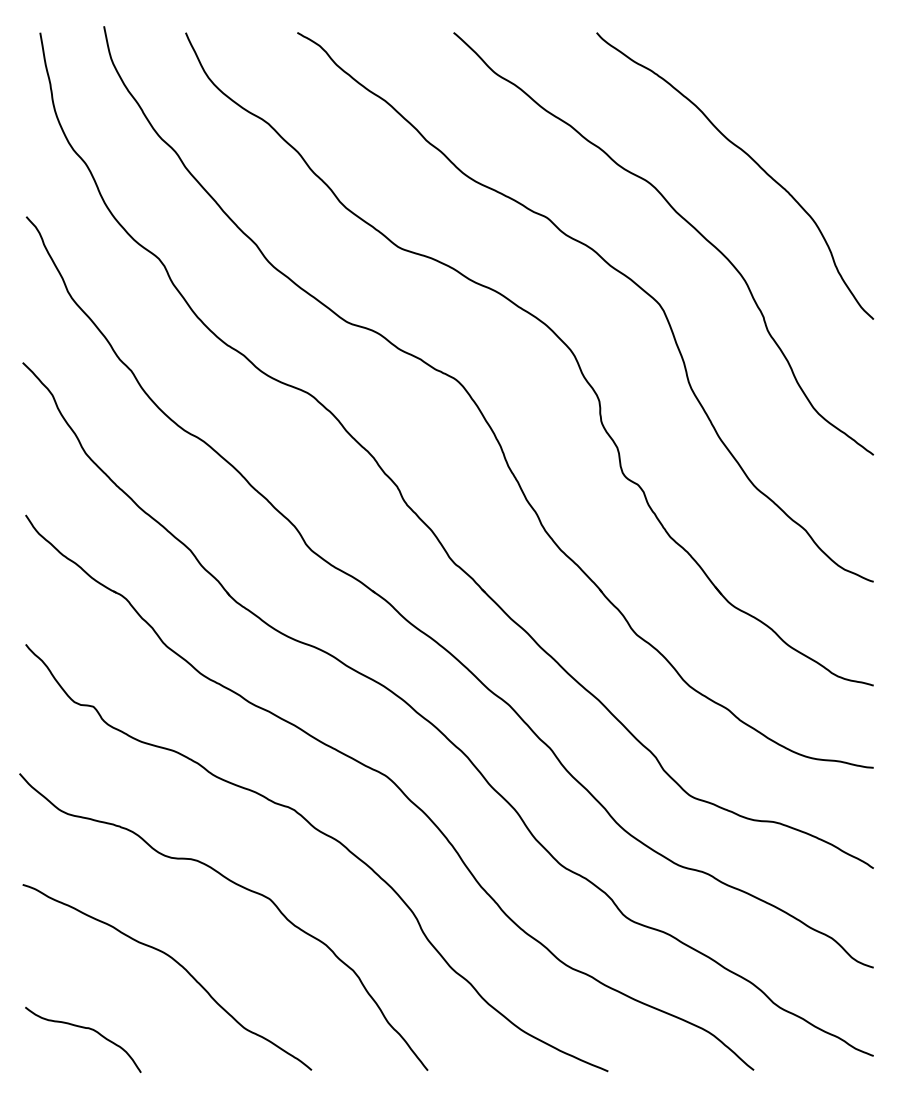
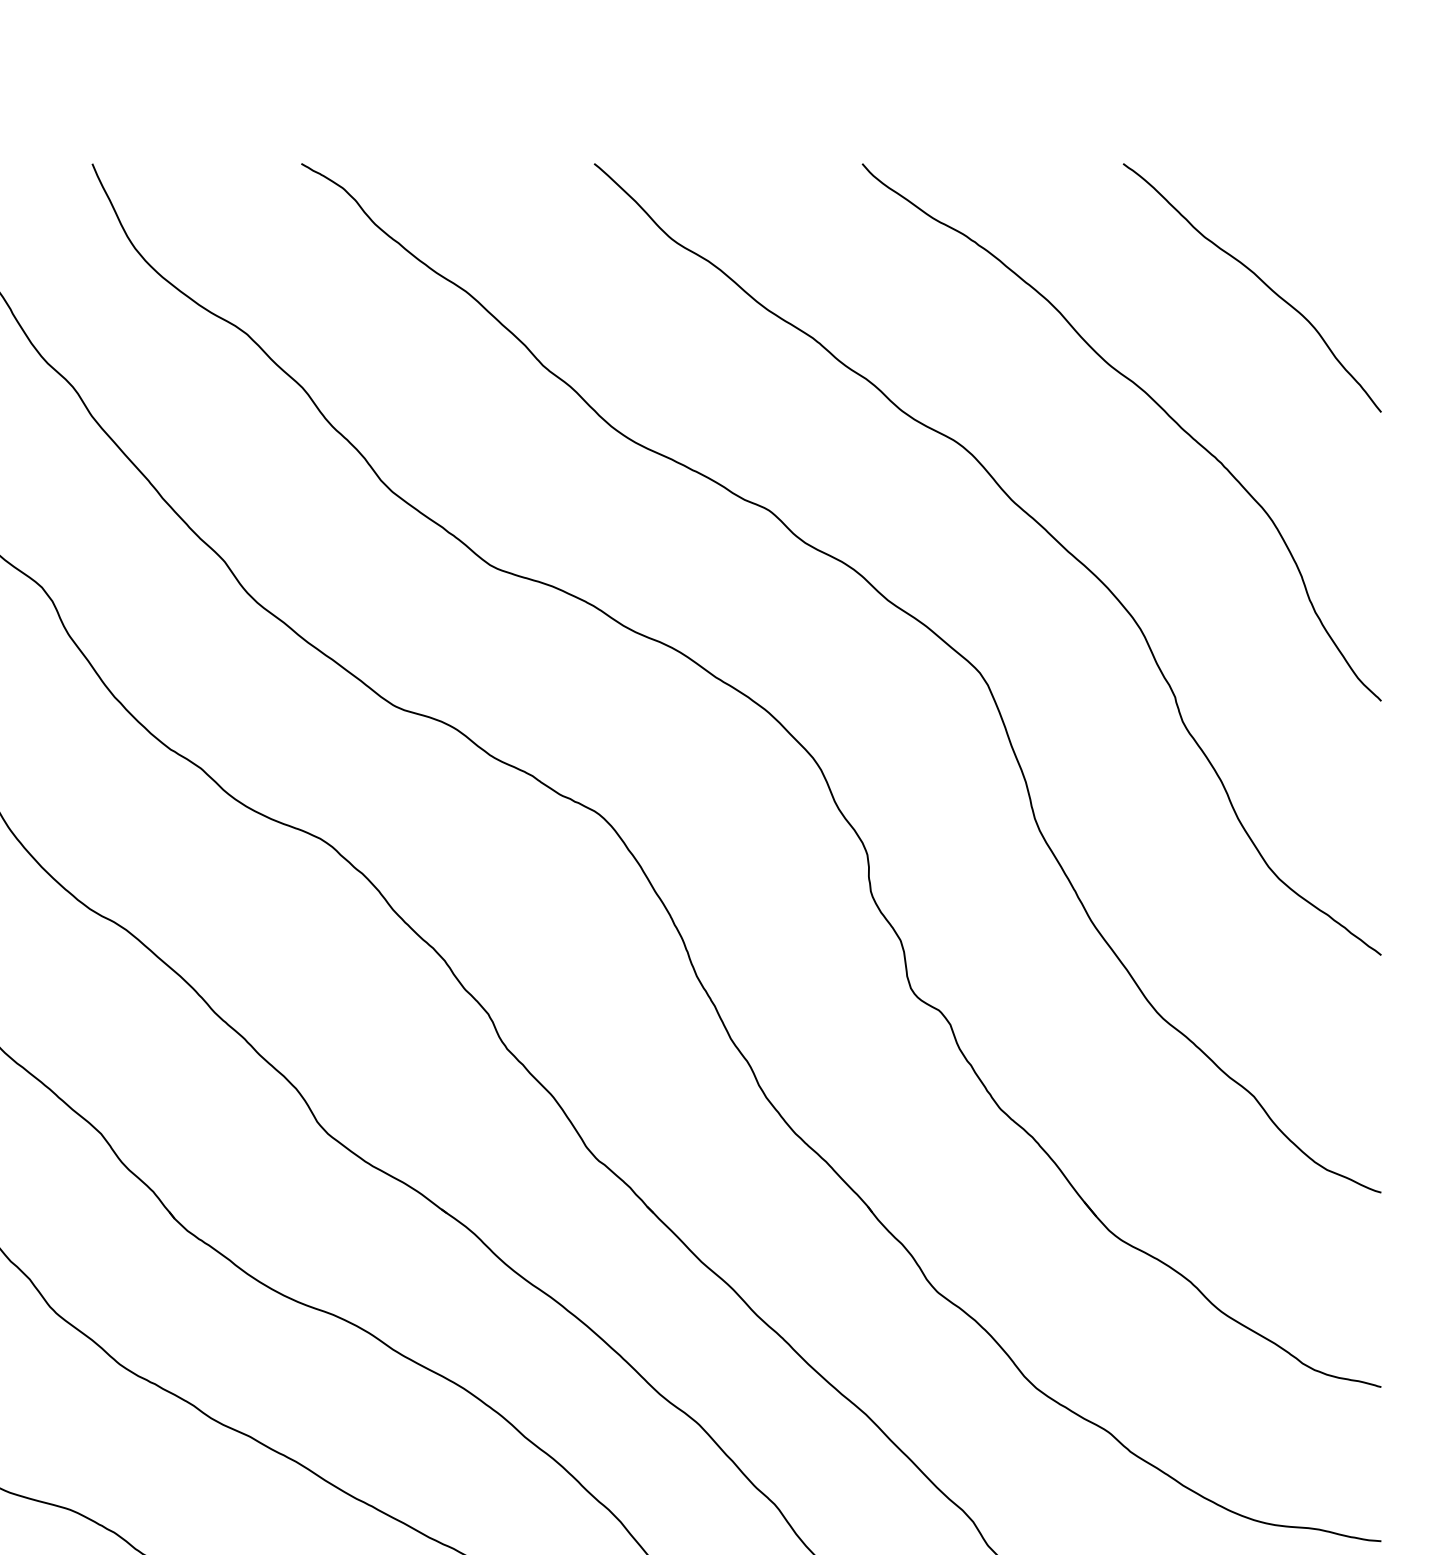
curve: (807, 94) -> (1257, 279), added

